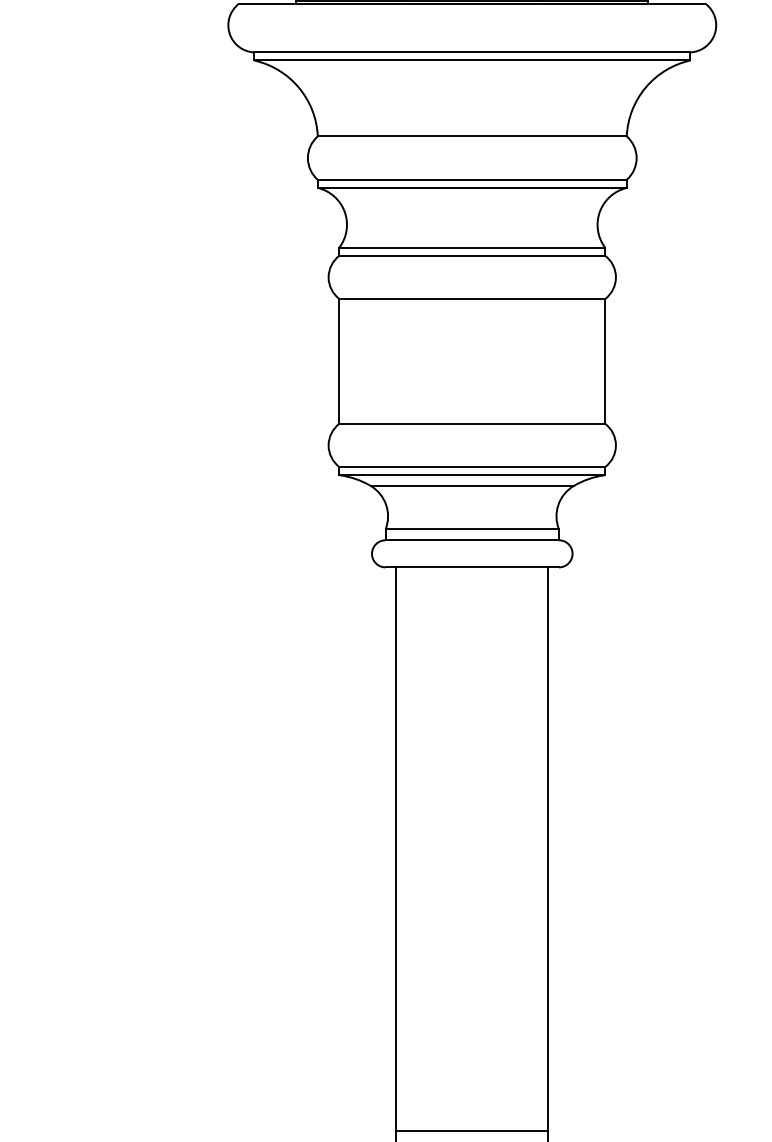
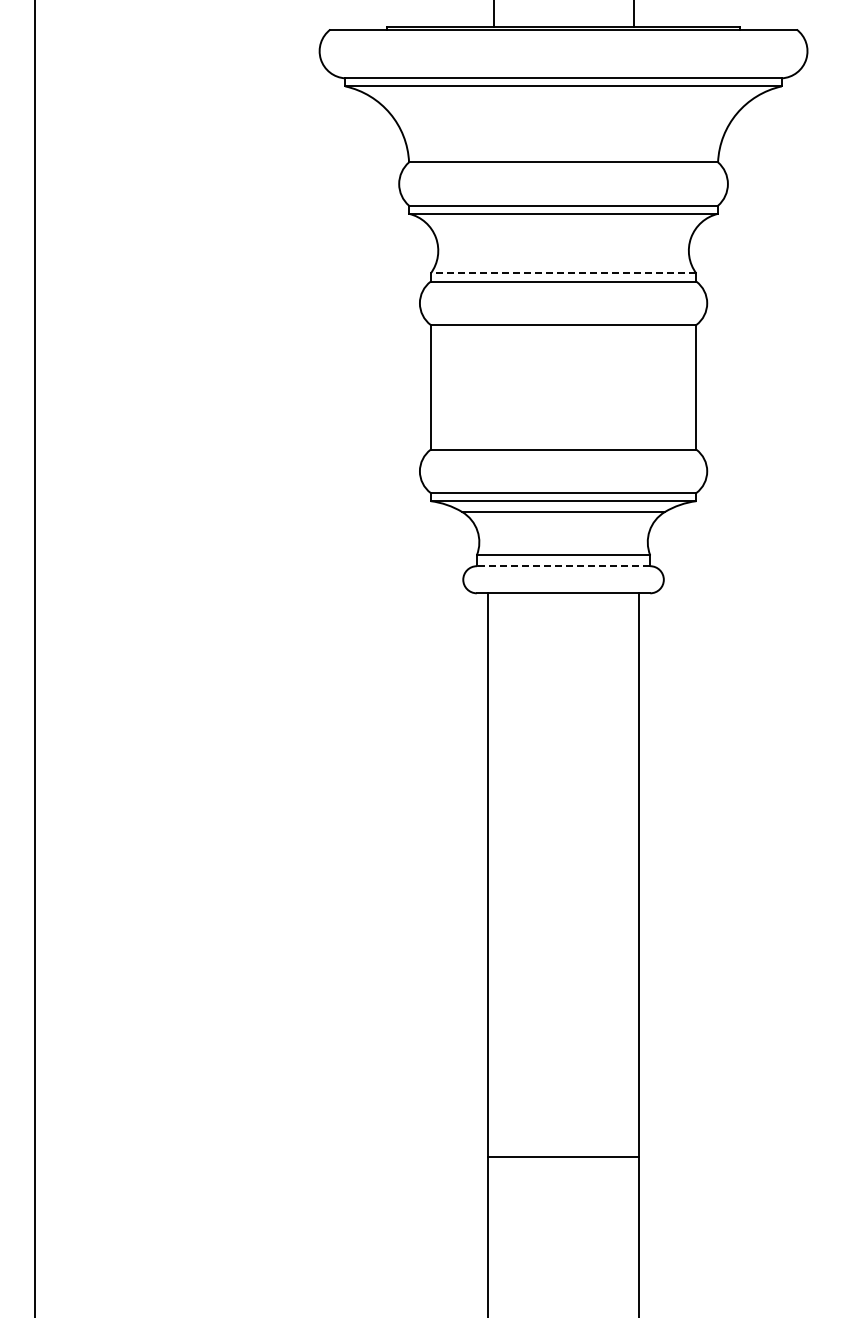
line: (472, 247) -> (563, 273), solid -> dashed
line: (472, 540) -> (563, 566), solid -> dashed

